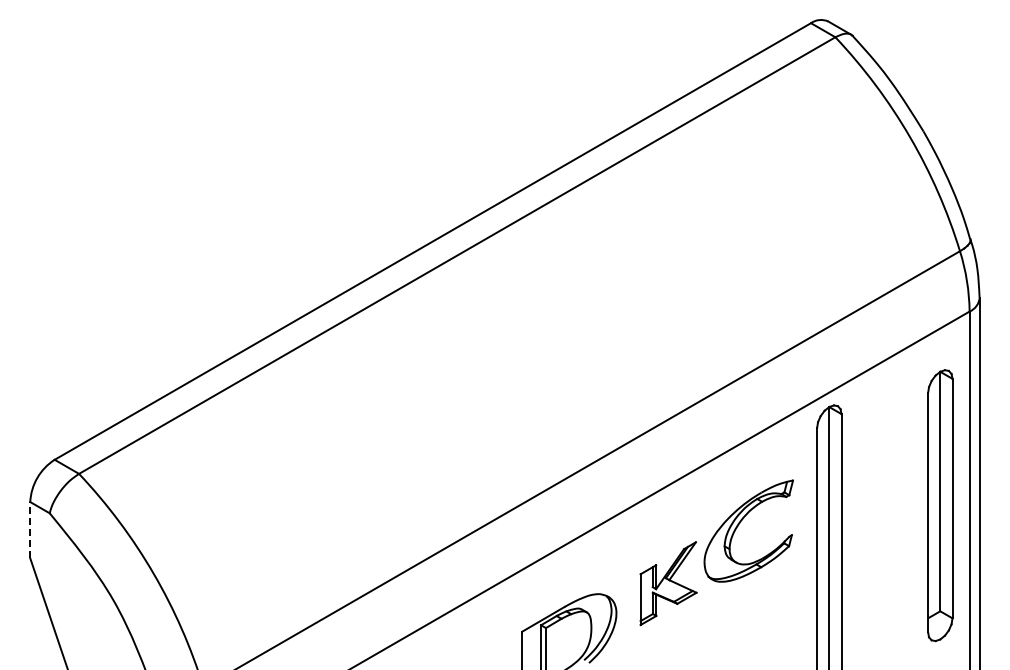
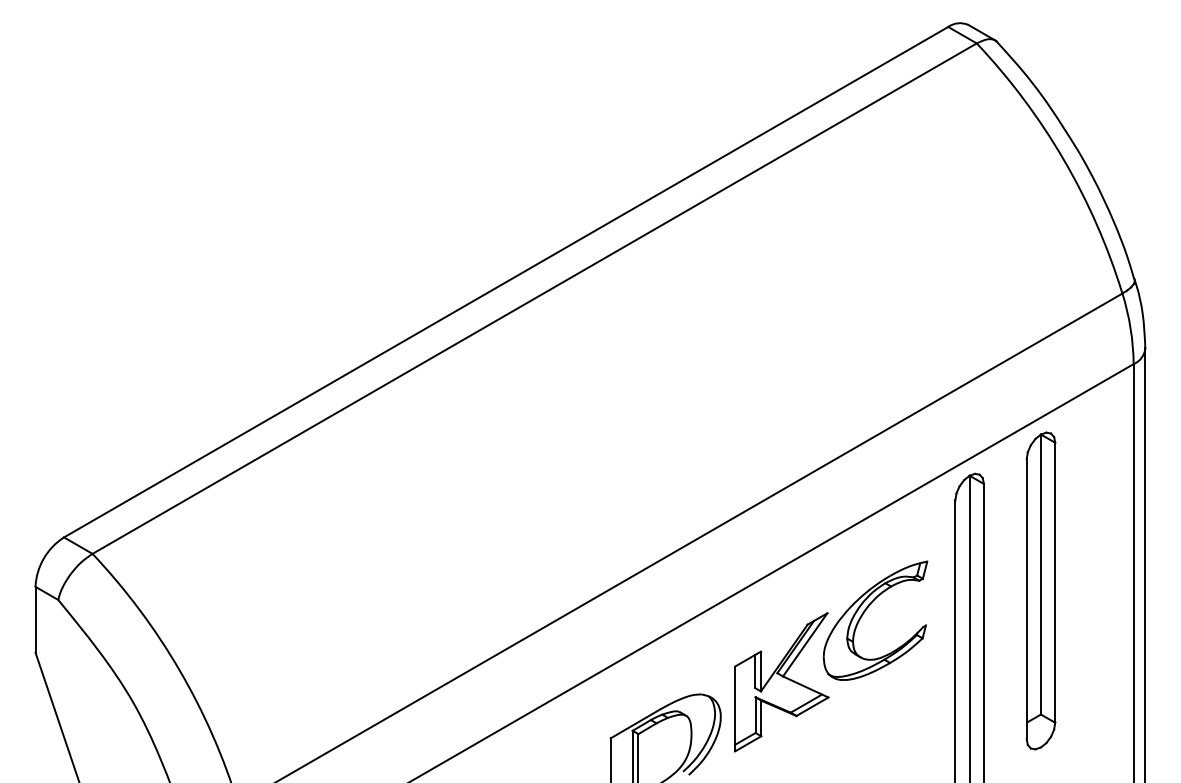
part: (940, 505) -> (1041, 590), moved
line: (30, 529) -> (35, 618), dashed -> solid
part: (668, 583) -> (781, 682), size x1.43

